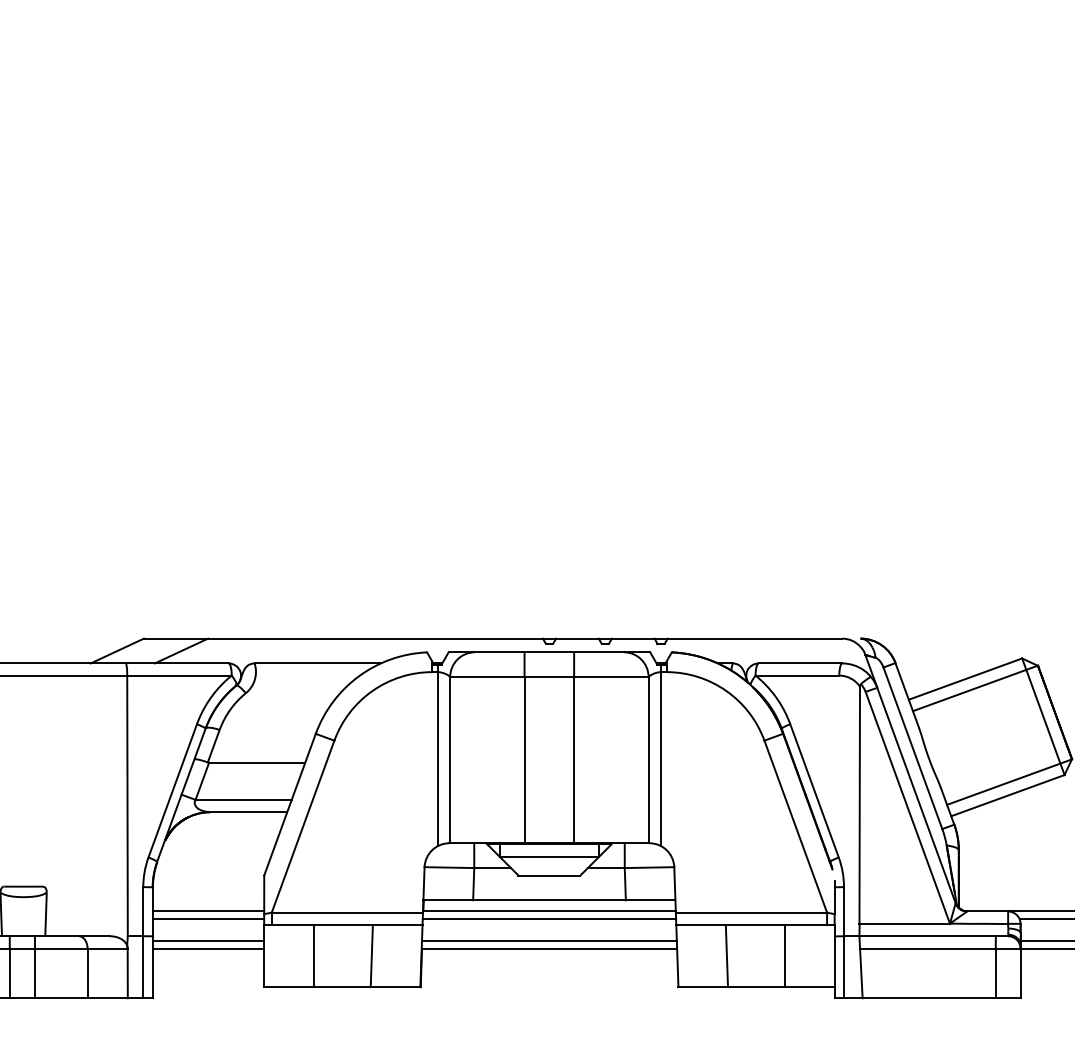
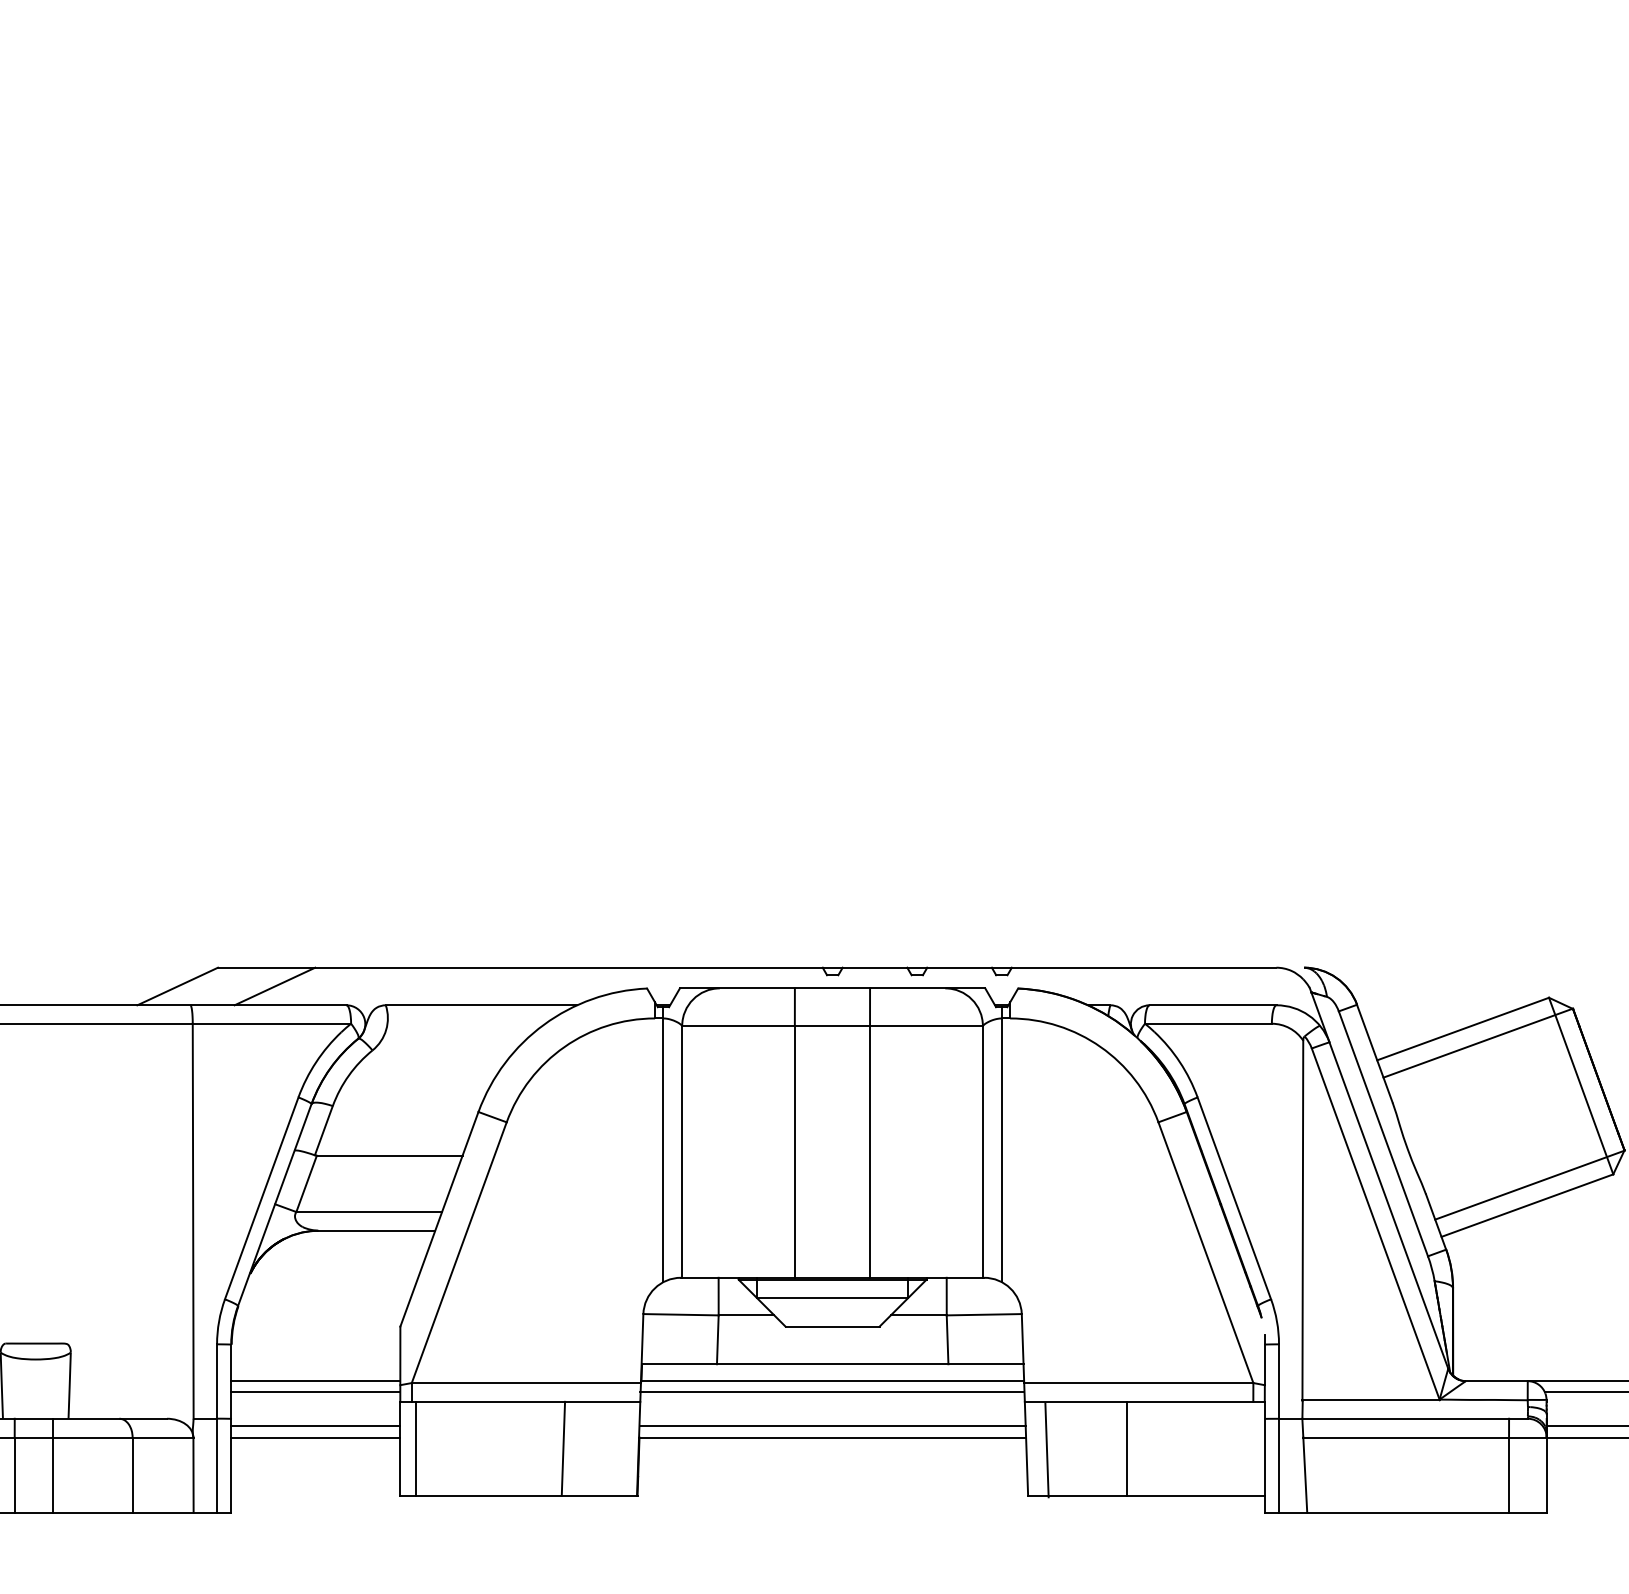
line: (313, 956) -> (415, 1449), moved
line: (726, 956) -> (1046, 1450), moved
line: (784, 956) -> (1126, 1449), moved

